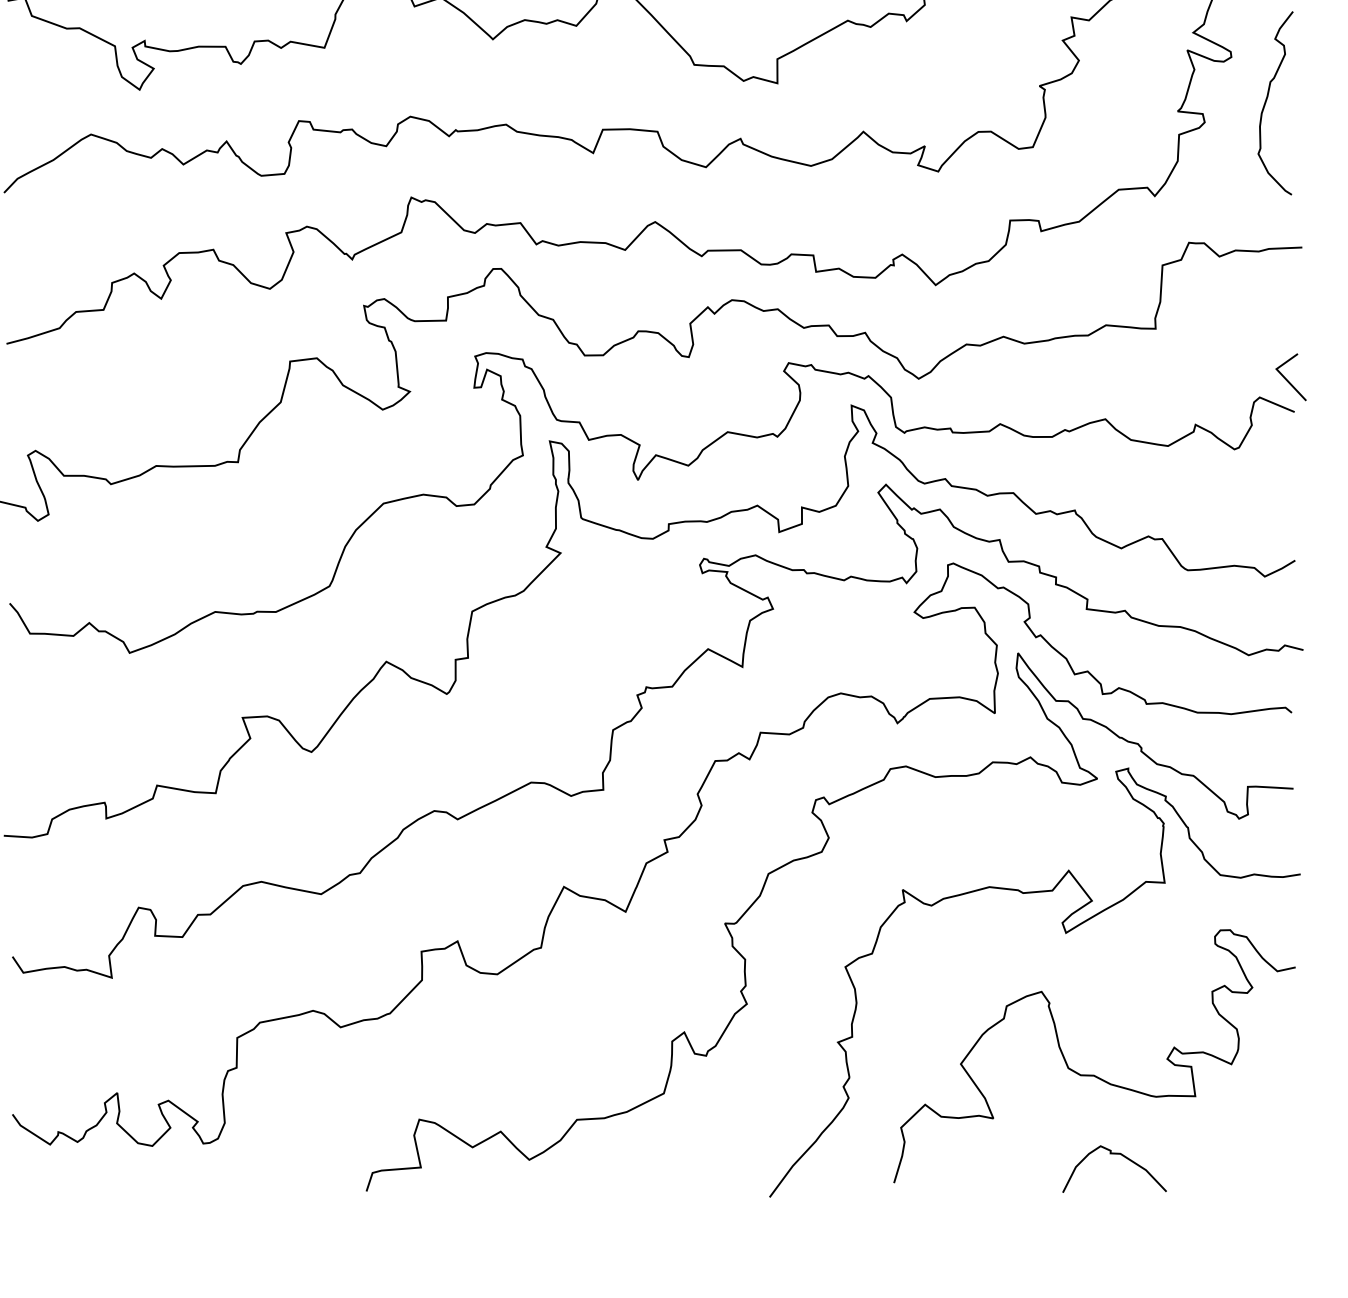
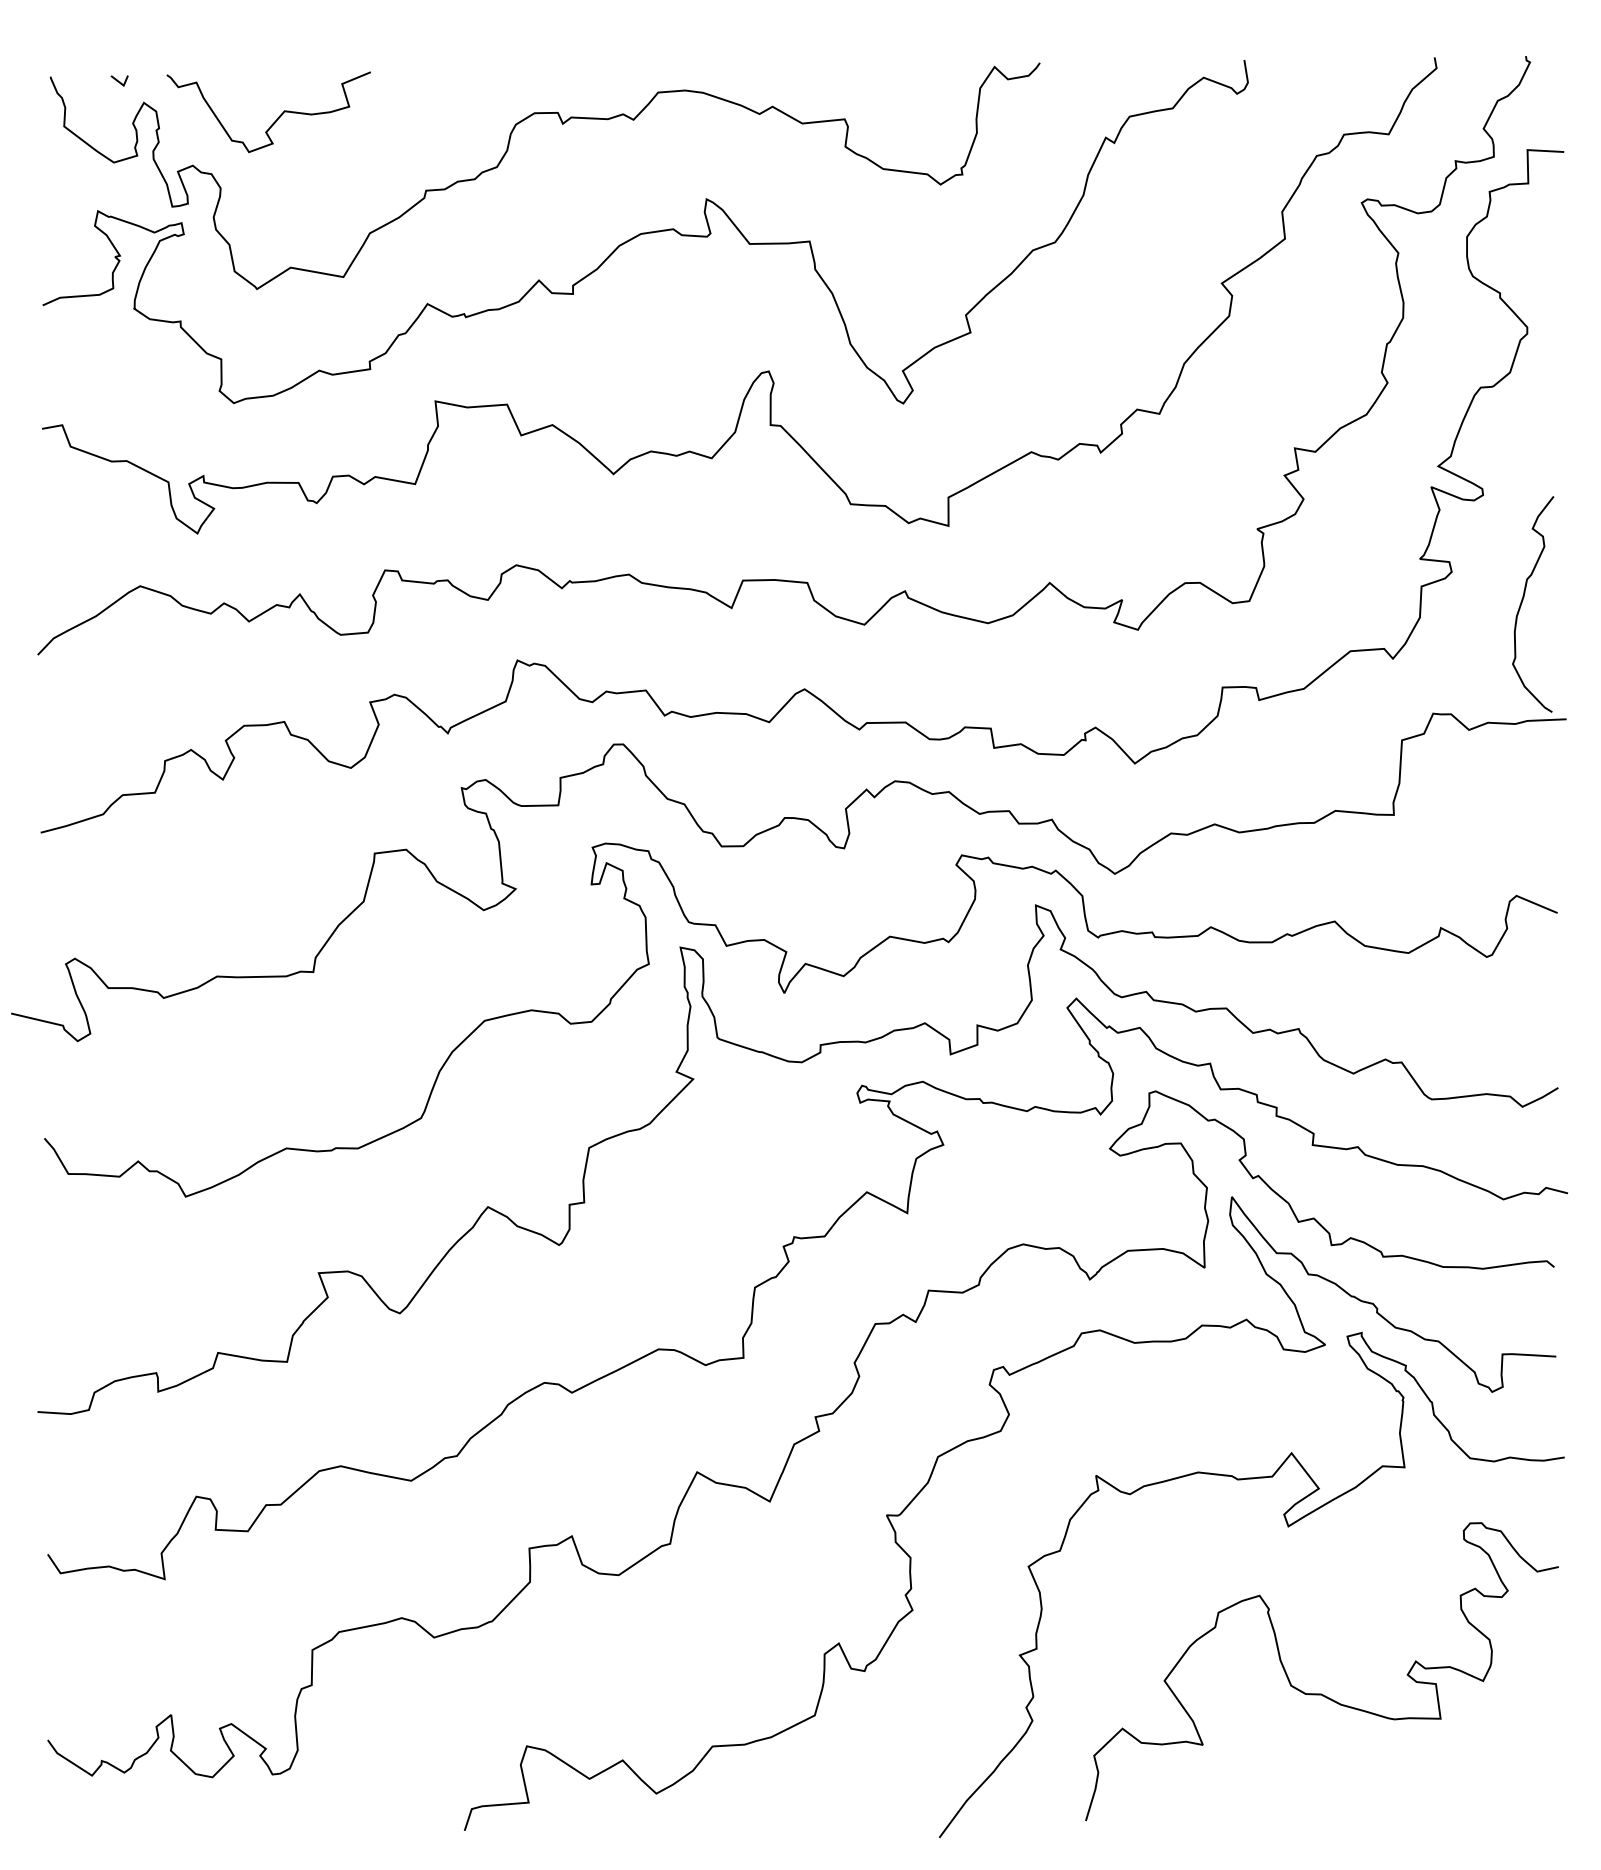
curve: (1267, 99) -> (1523, 600), moved
line: (1287, 380) -> (1549, 875), removed
curve: (1114, 1154) -> (1345, 1787), removed

